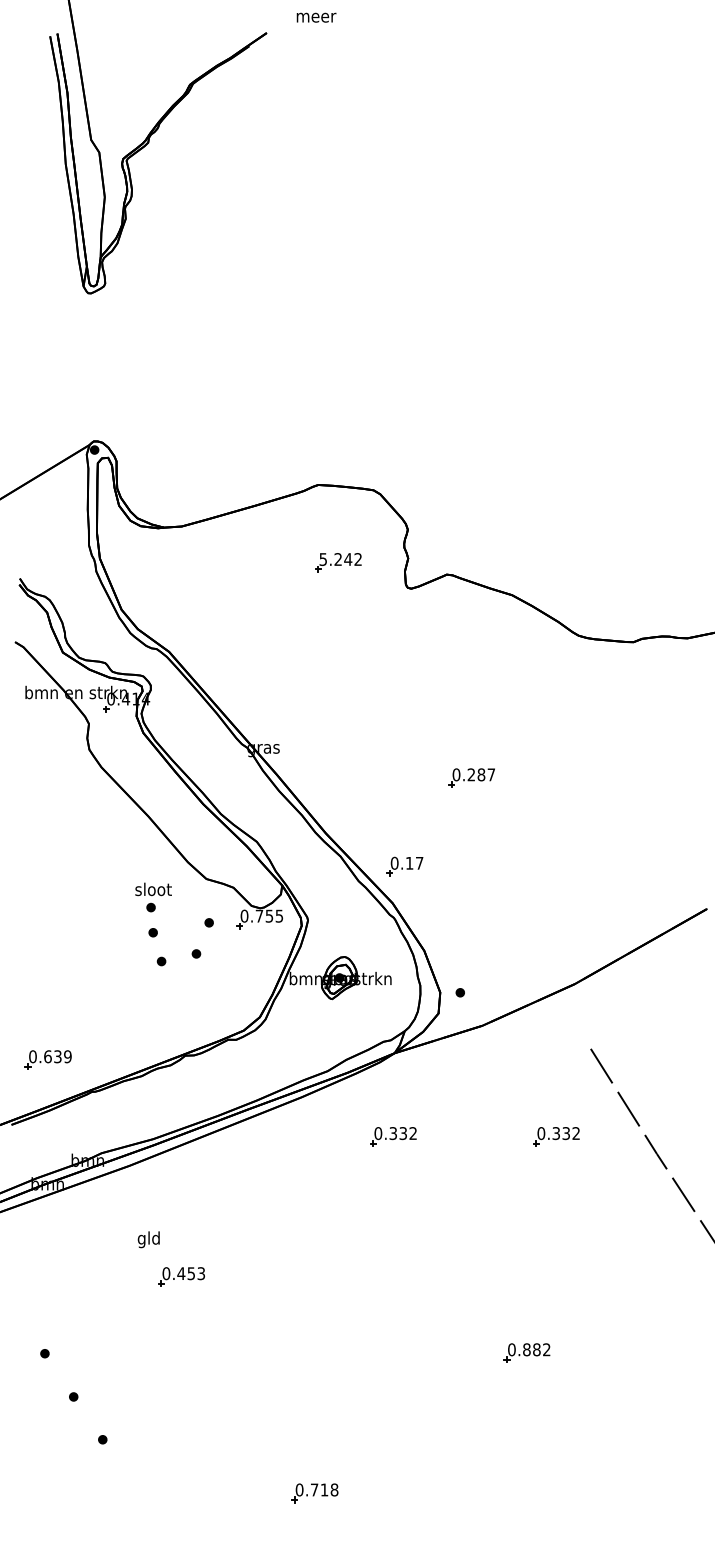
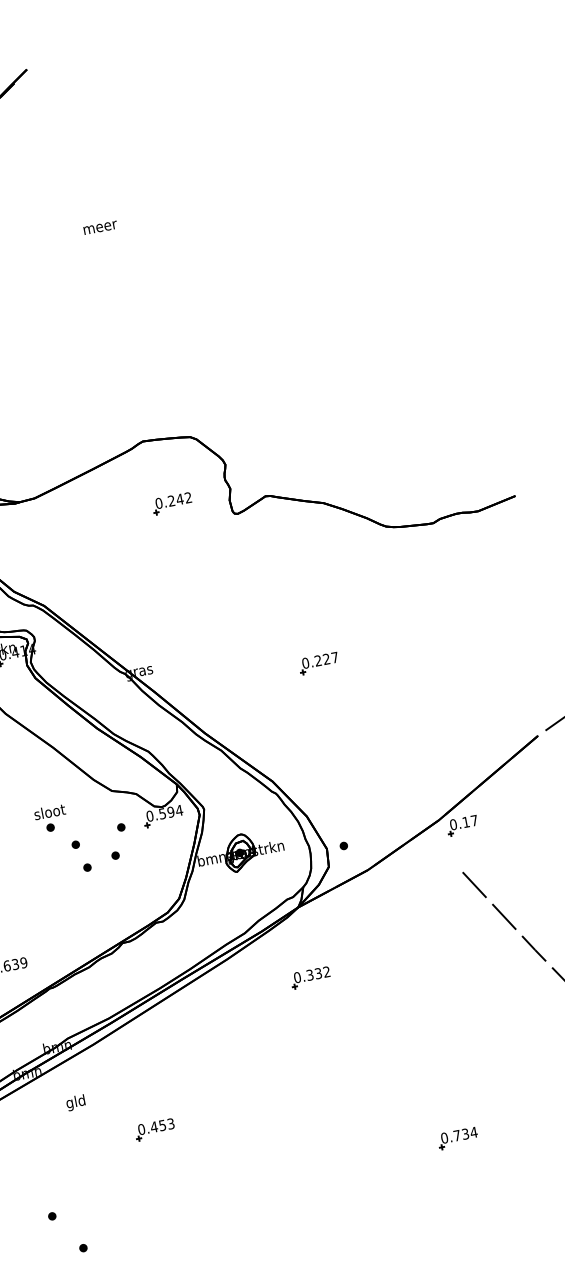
text: (316, 17) -> (100, 227), moved
text: (323, 559) -> (159, 503), 5.242 -> 0.242
text: (481, 774) -> (326, 658), 0.287 -> 0.227
part: (404, 866) -> (462, 825), moved
part: (153, 897) -> (51, 818), moved
text: (269, 915) -> (170, 811), 0.755 -> 0.594
part: (556, 1136) -> (447, 951), removed
text: (148, 1239) -> (75, 1102), moved
text: (536, 1349) -> (465, 1133), 0.882 -> 0.734

